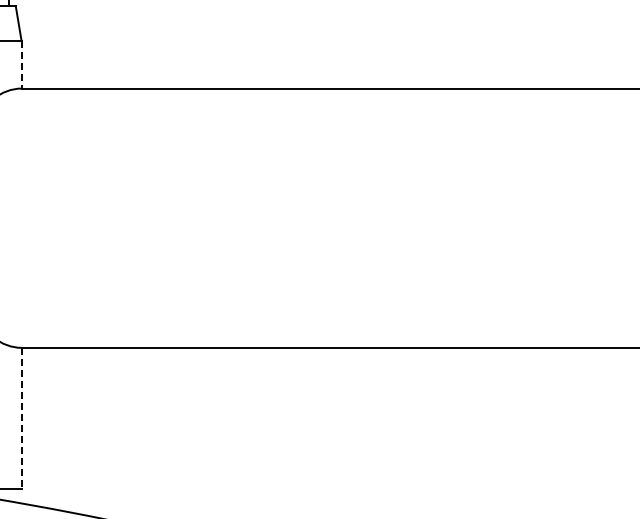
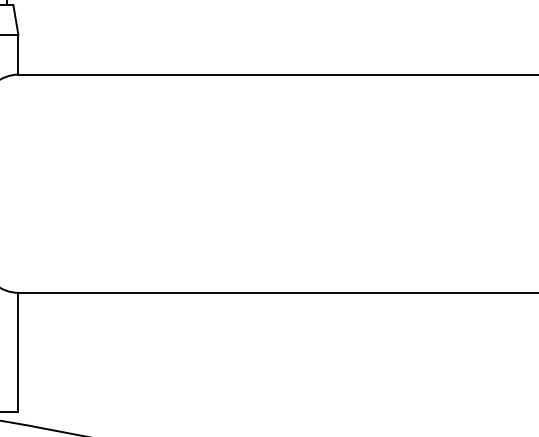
line: (21, 65) -> (18, 55), dashed -> solid
line: (21, 418) -> (18, 352), dashed -> solid

